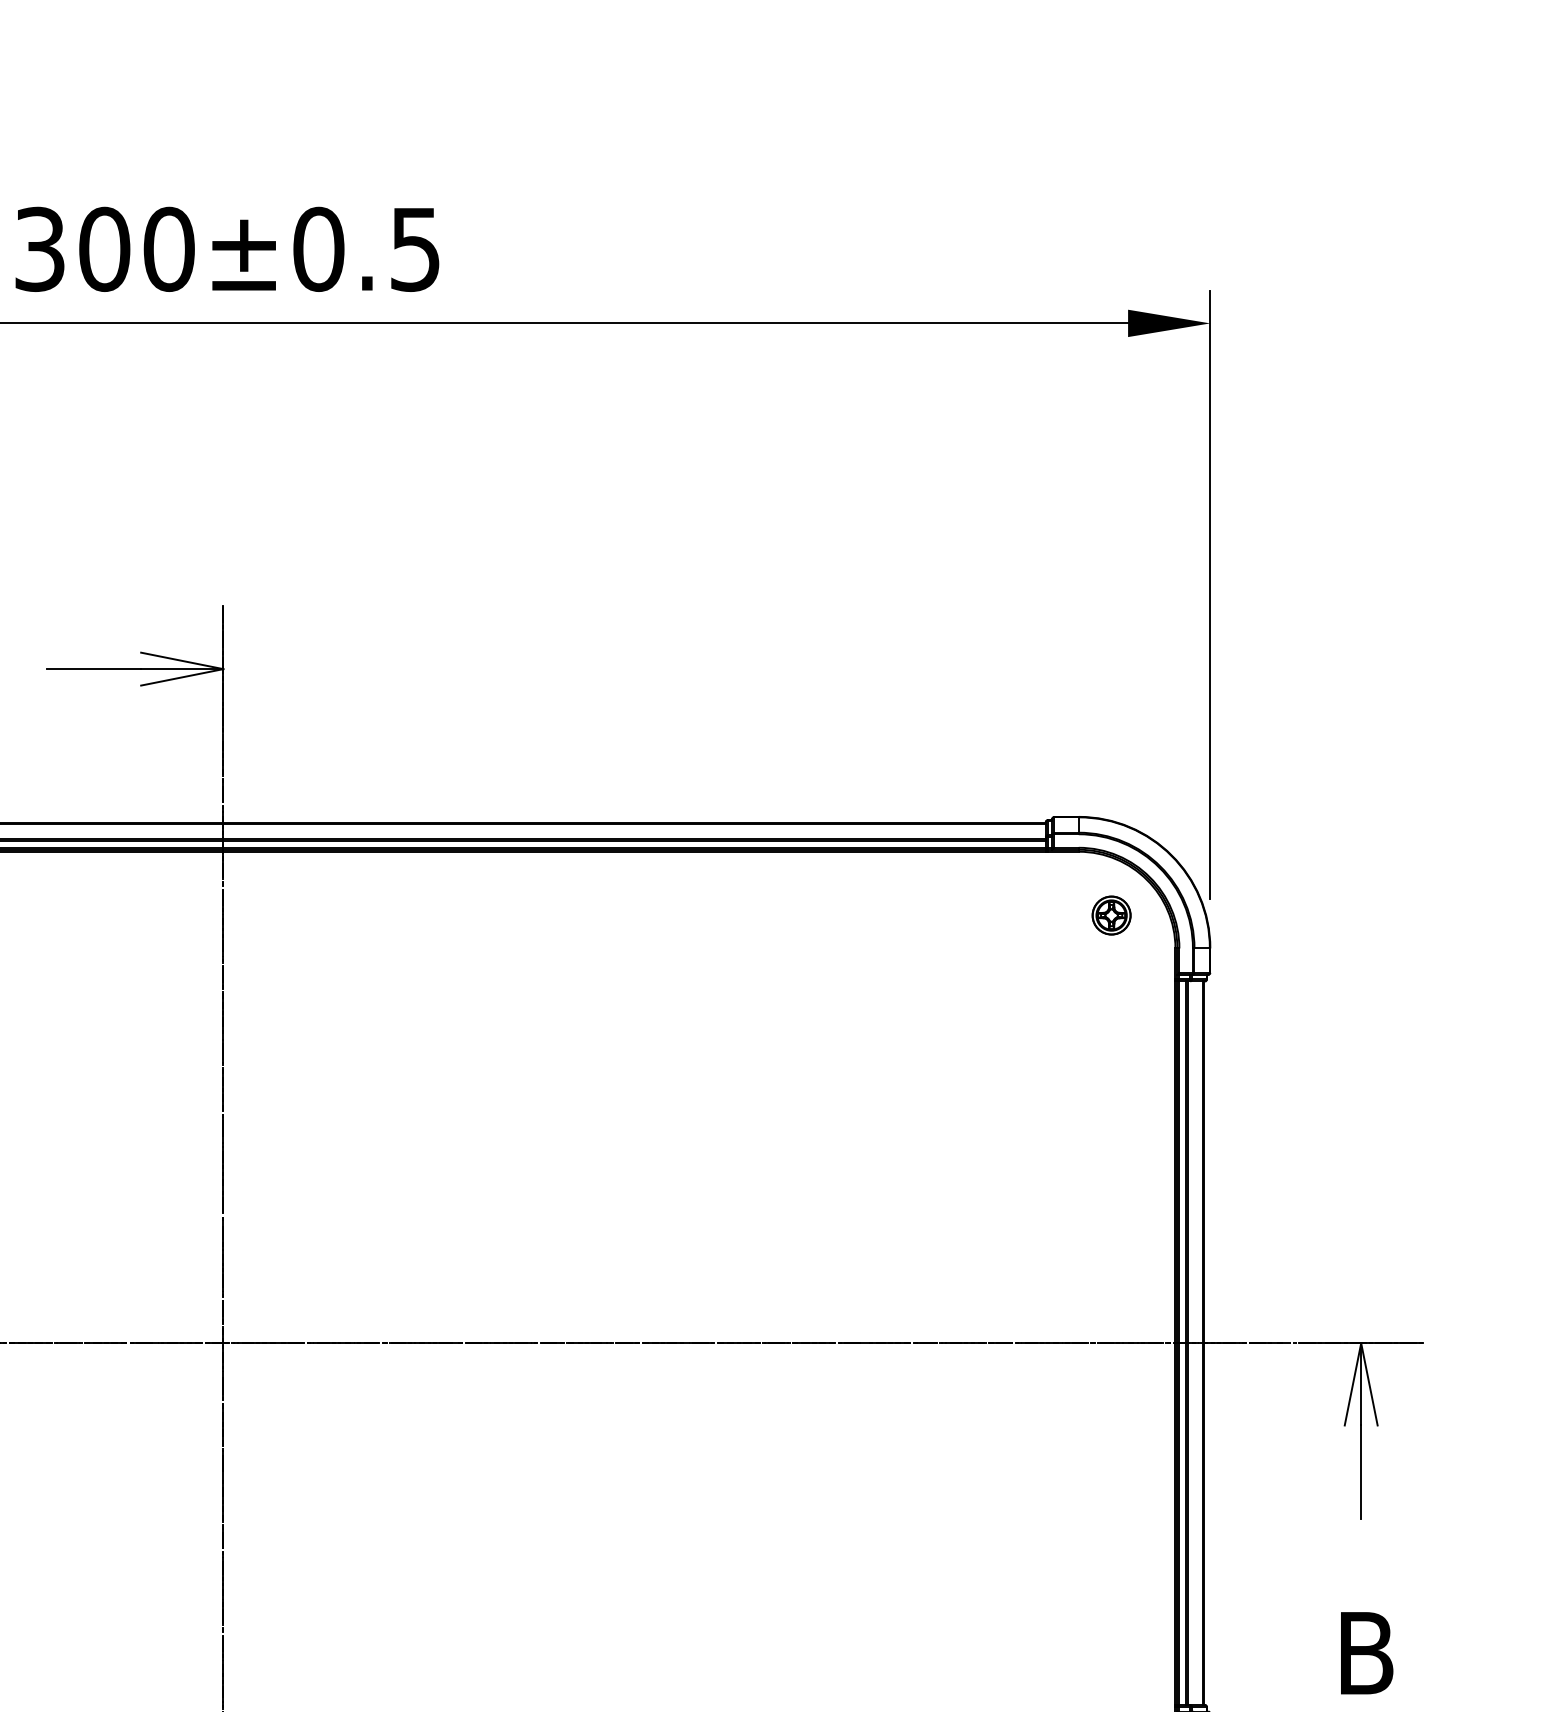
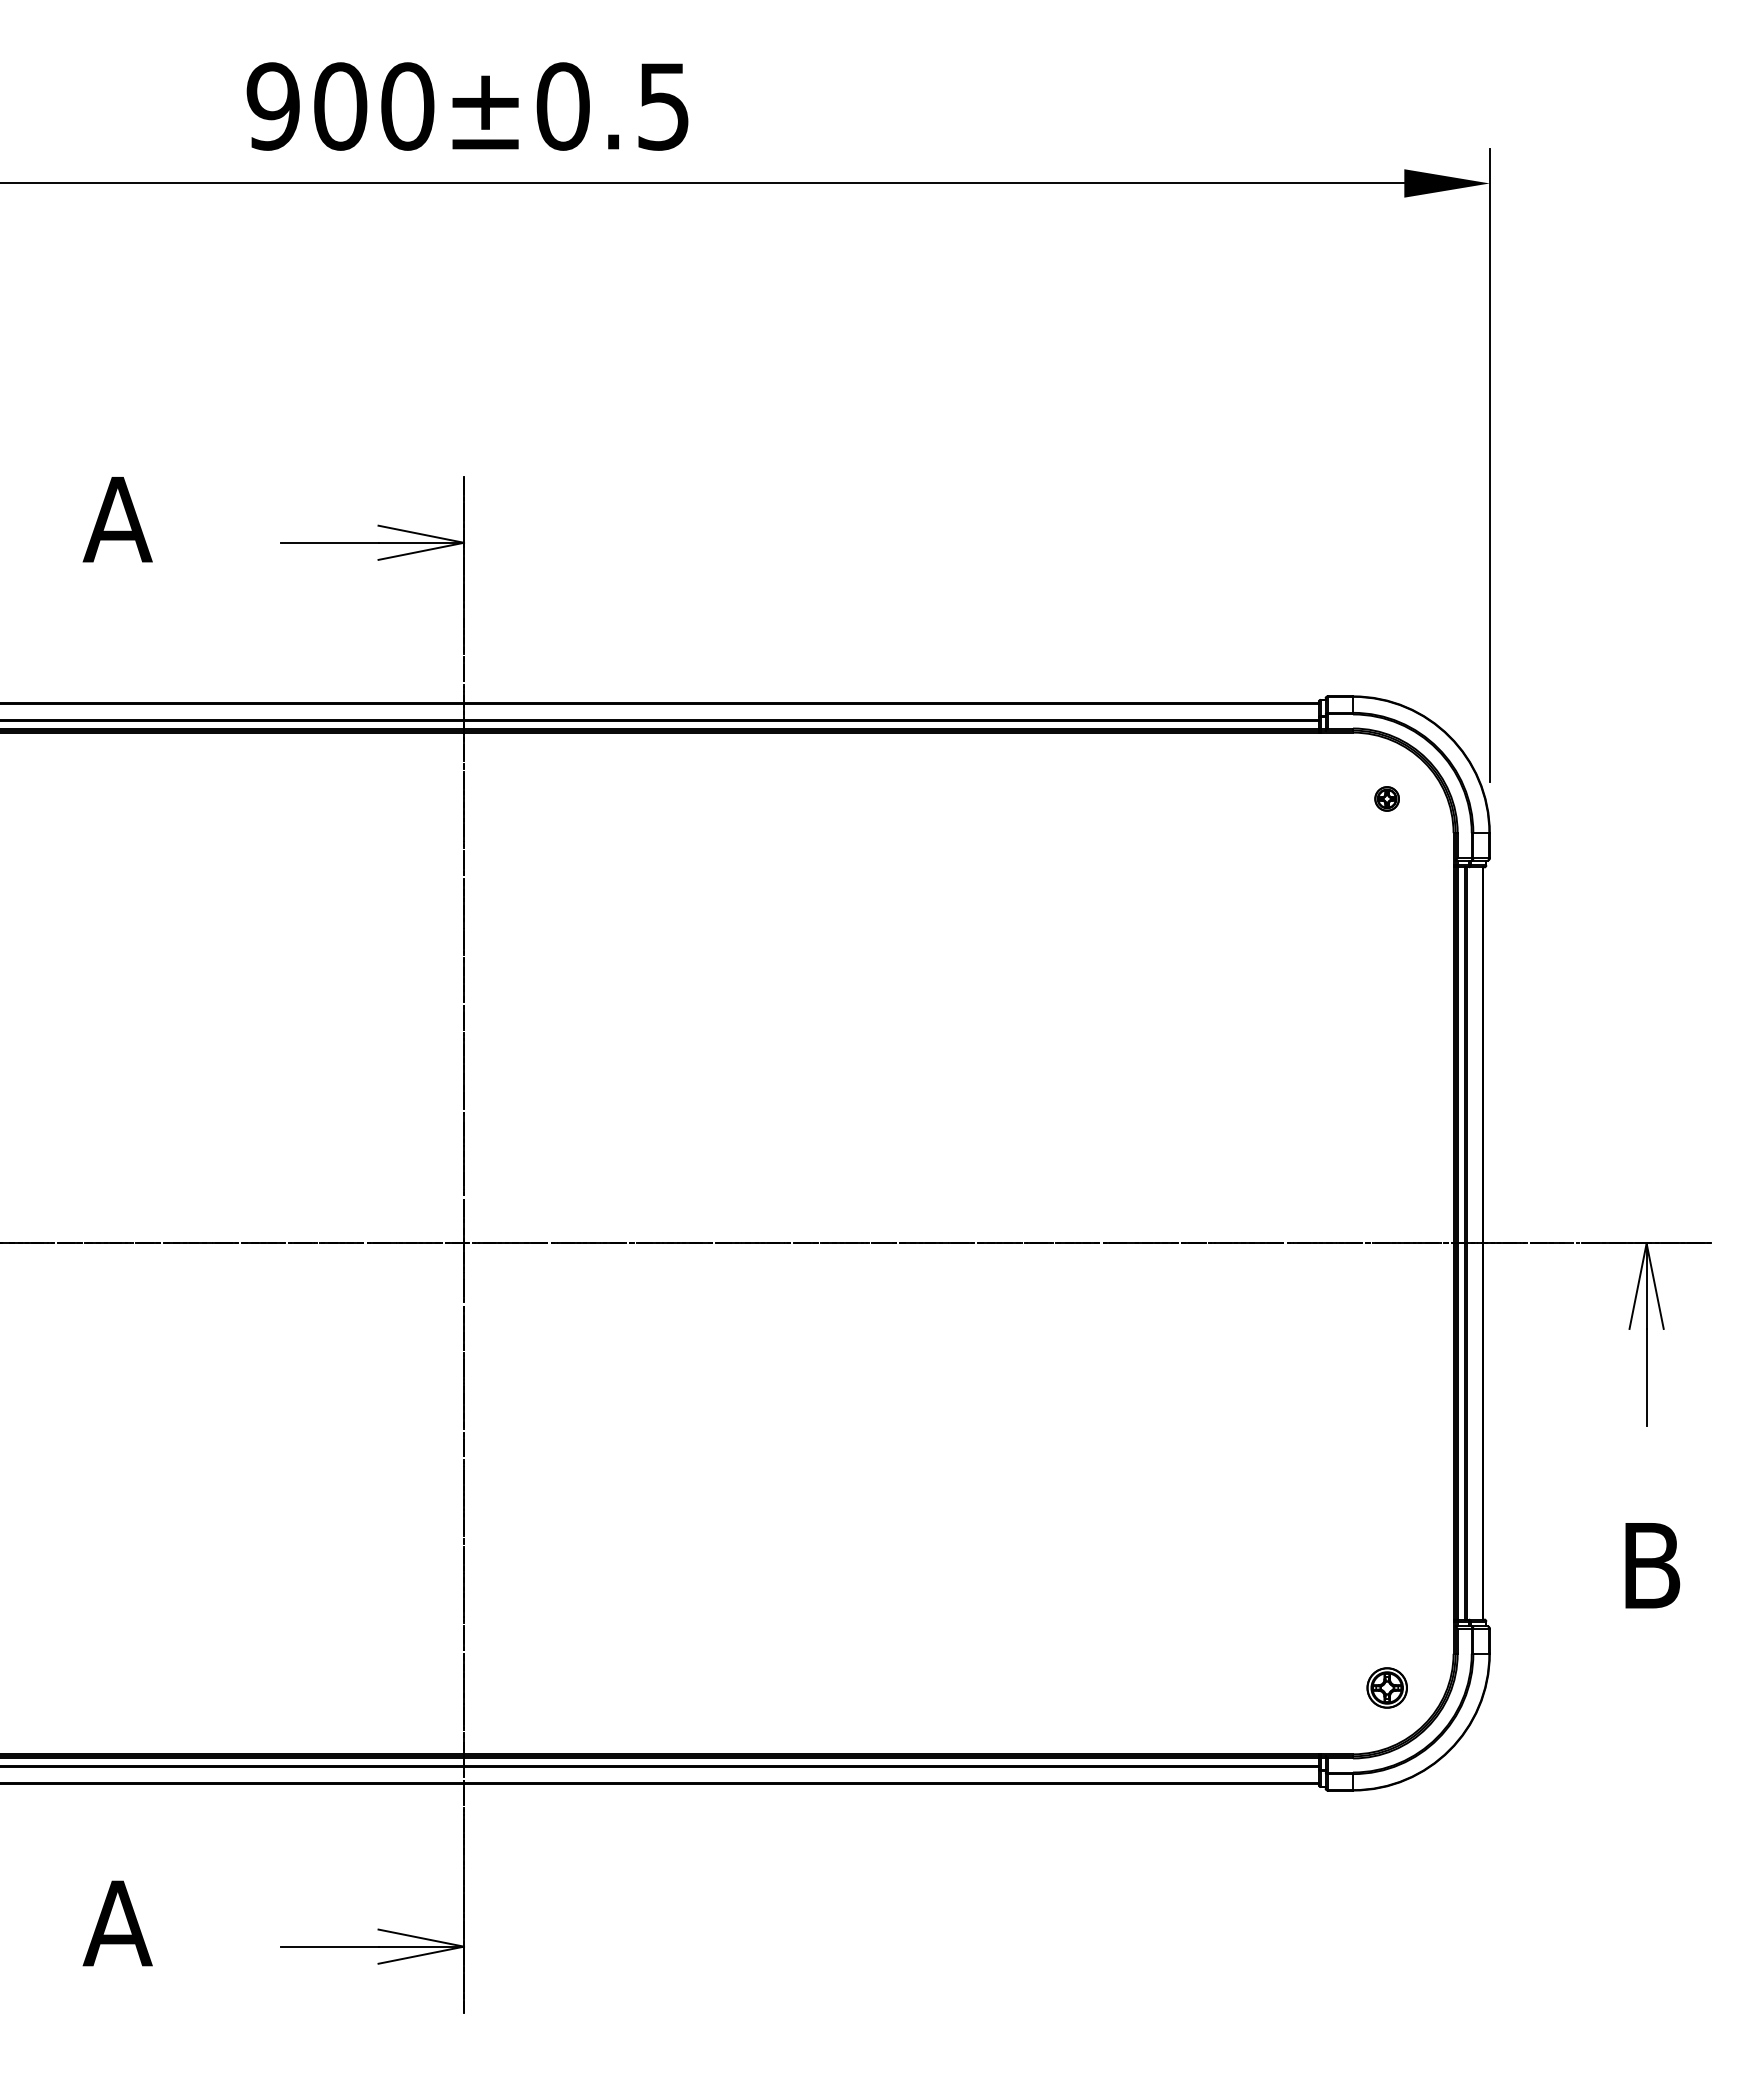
text: (39, 249) -> (272, 106), 300±0.5 -> 900±0.5
part: (1110, 915) -> (1386, 798), size x0.6

